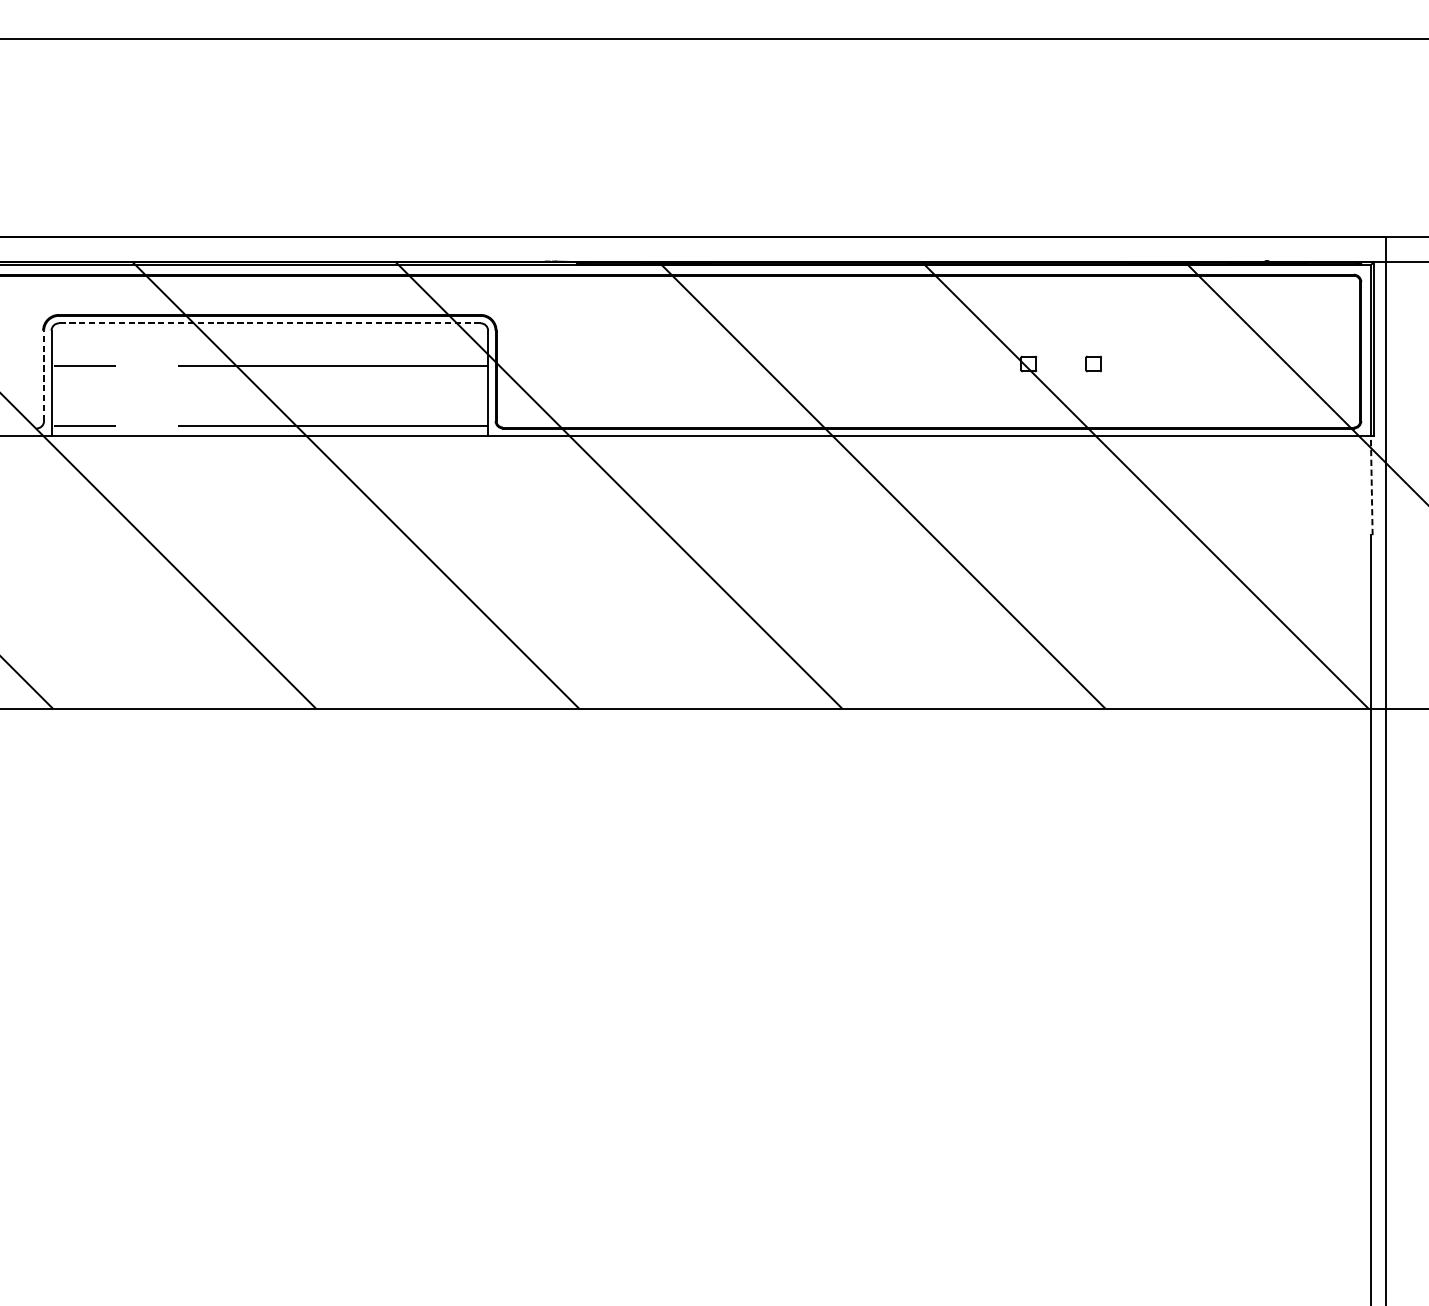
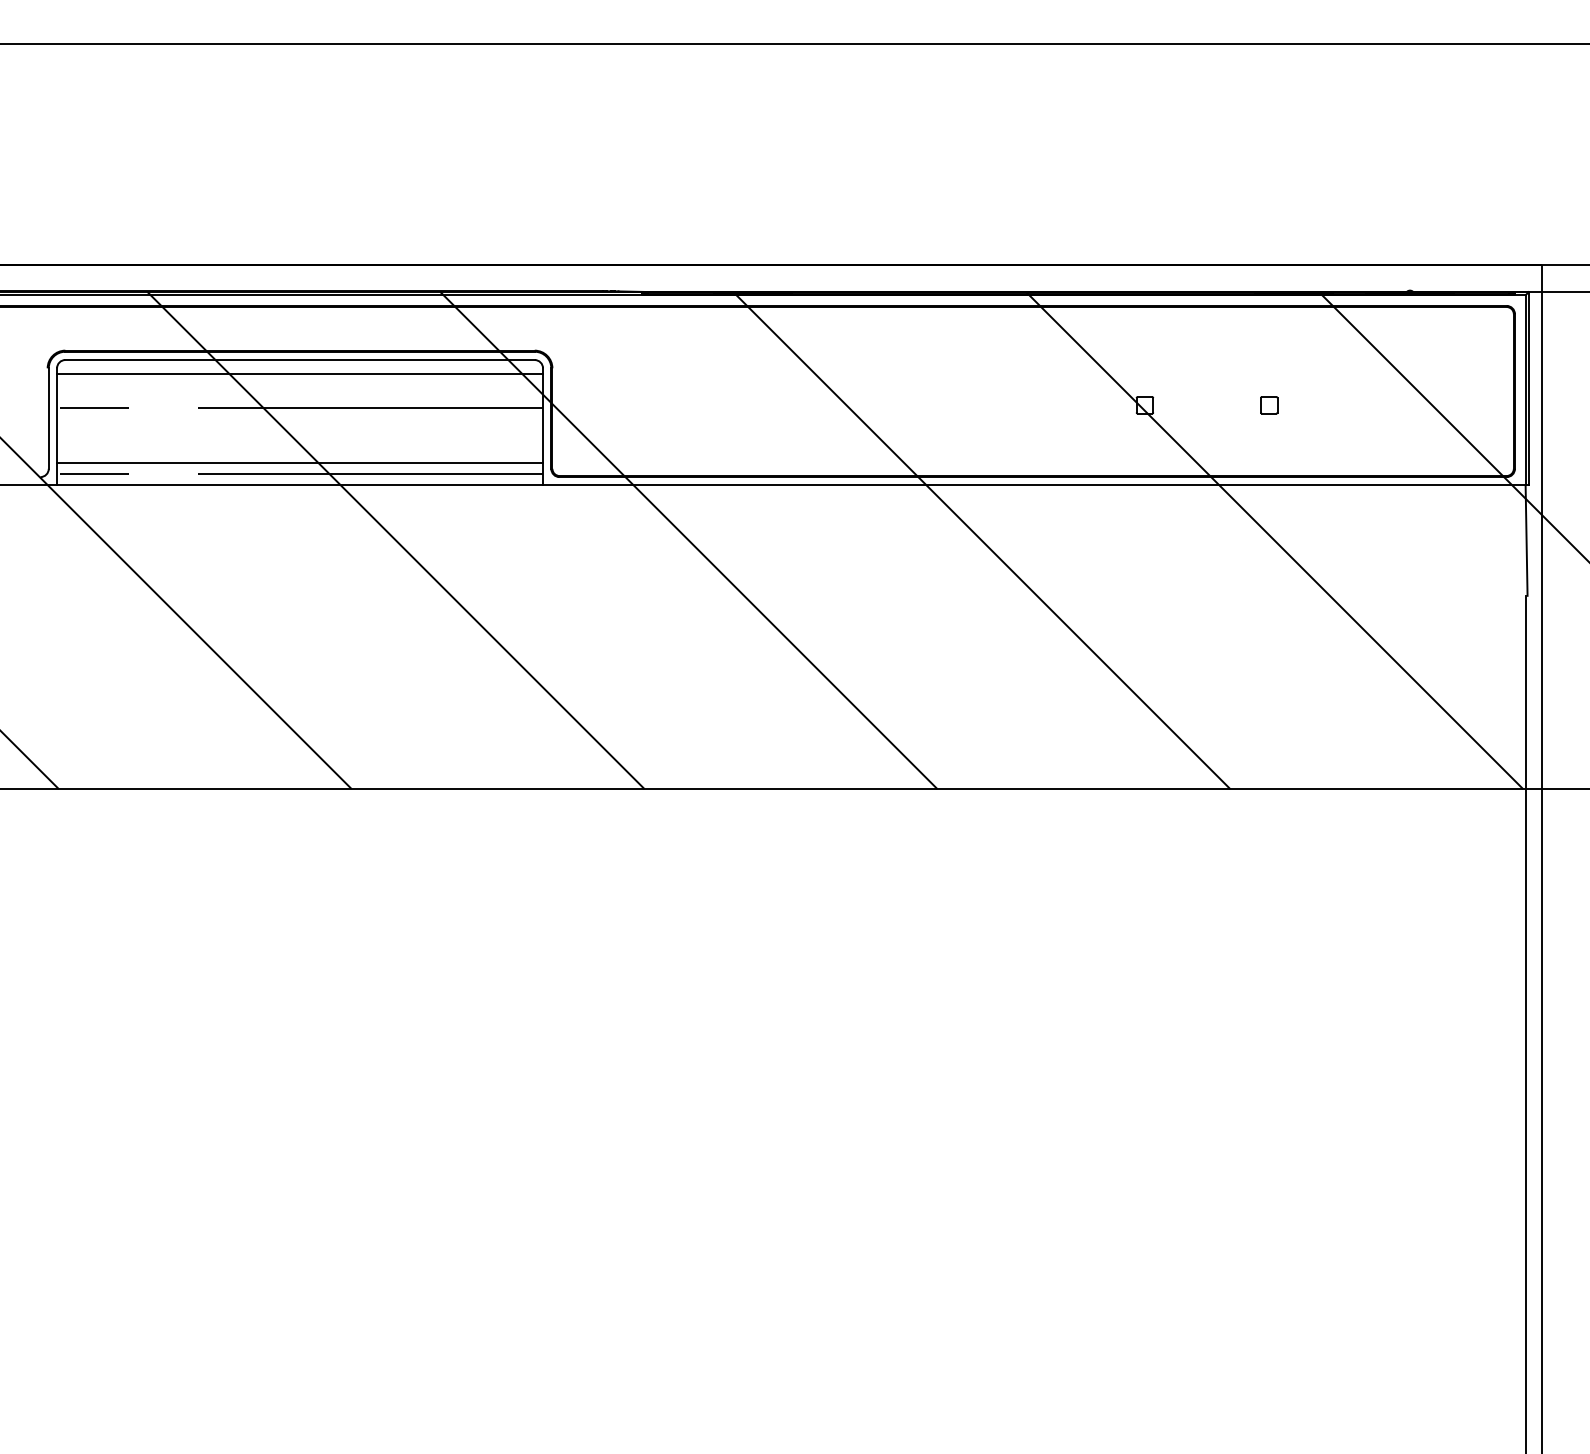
line: (270, 323) -> (300, 360), dashed -> solid
line: (270, 335) -> (300, 373), added
part: (1094, 364) -> (1269, 405), moved
line: (43, 375) -> (48, 418), dashed -> solid
line: (270, 416) -> (300, 463), added
line: (1371, 485) -> (1526, 540), dashed -> solid

